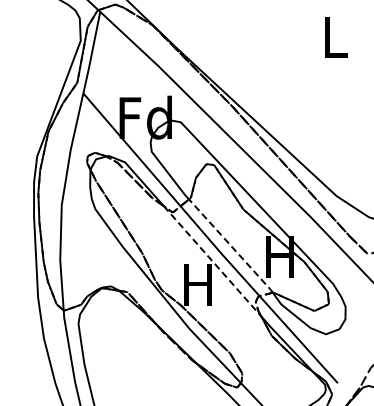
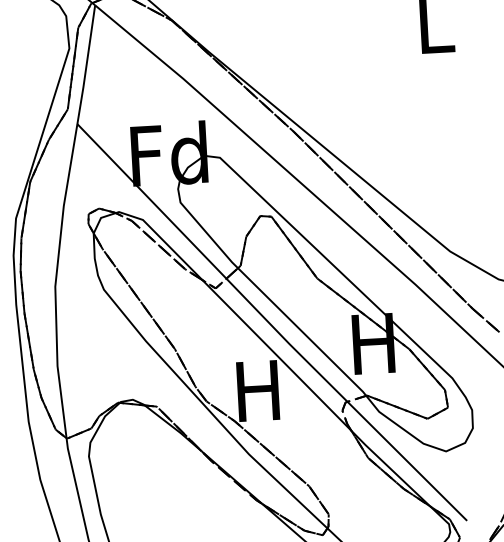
line: (231, 246) -> (302, 332), dashed -> solid
line: (212, 261) -> (276, 355), dashed -> solid

